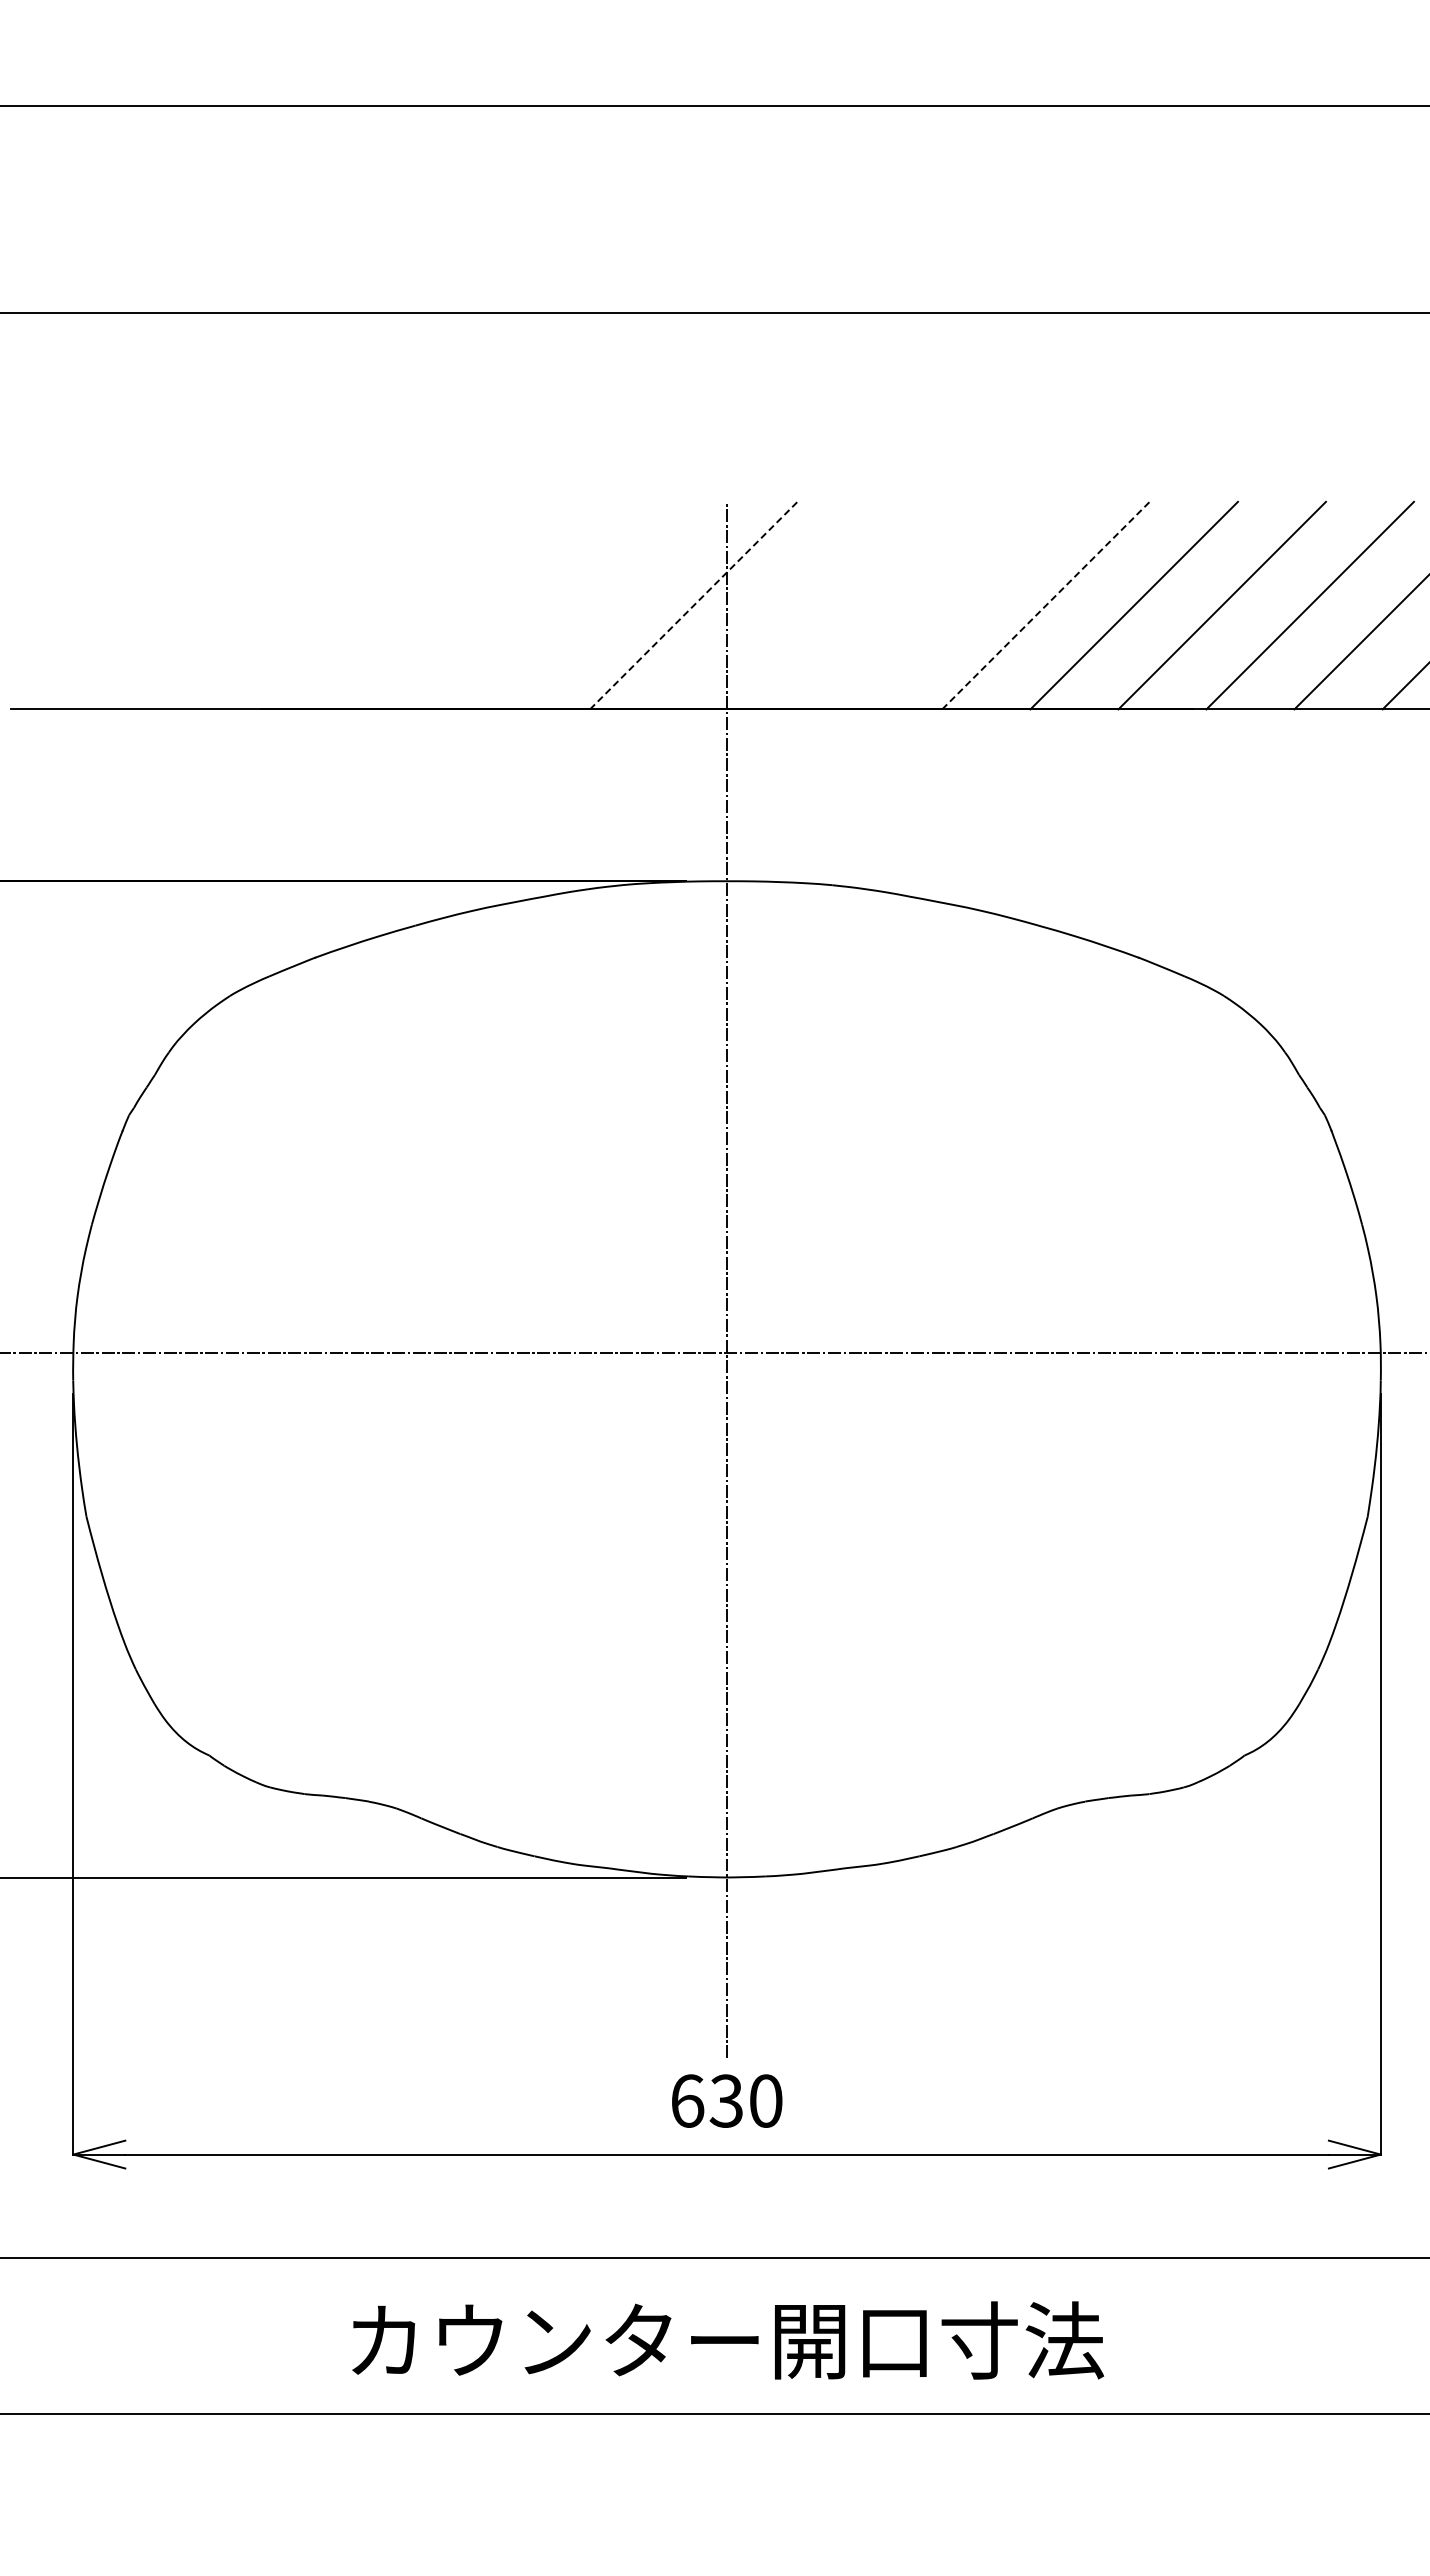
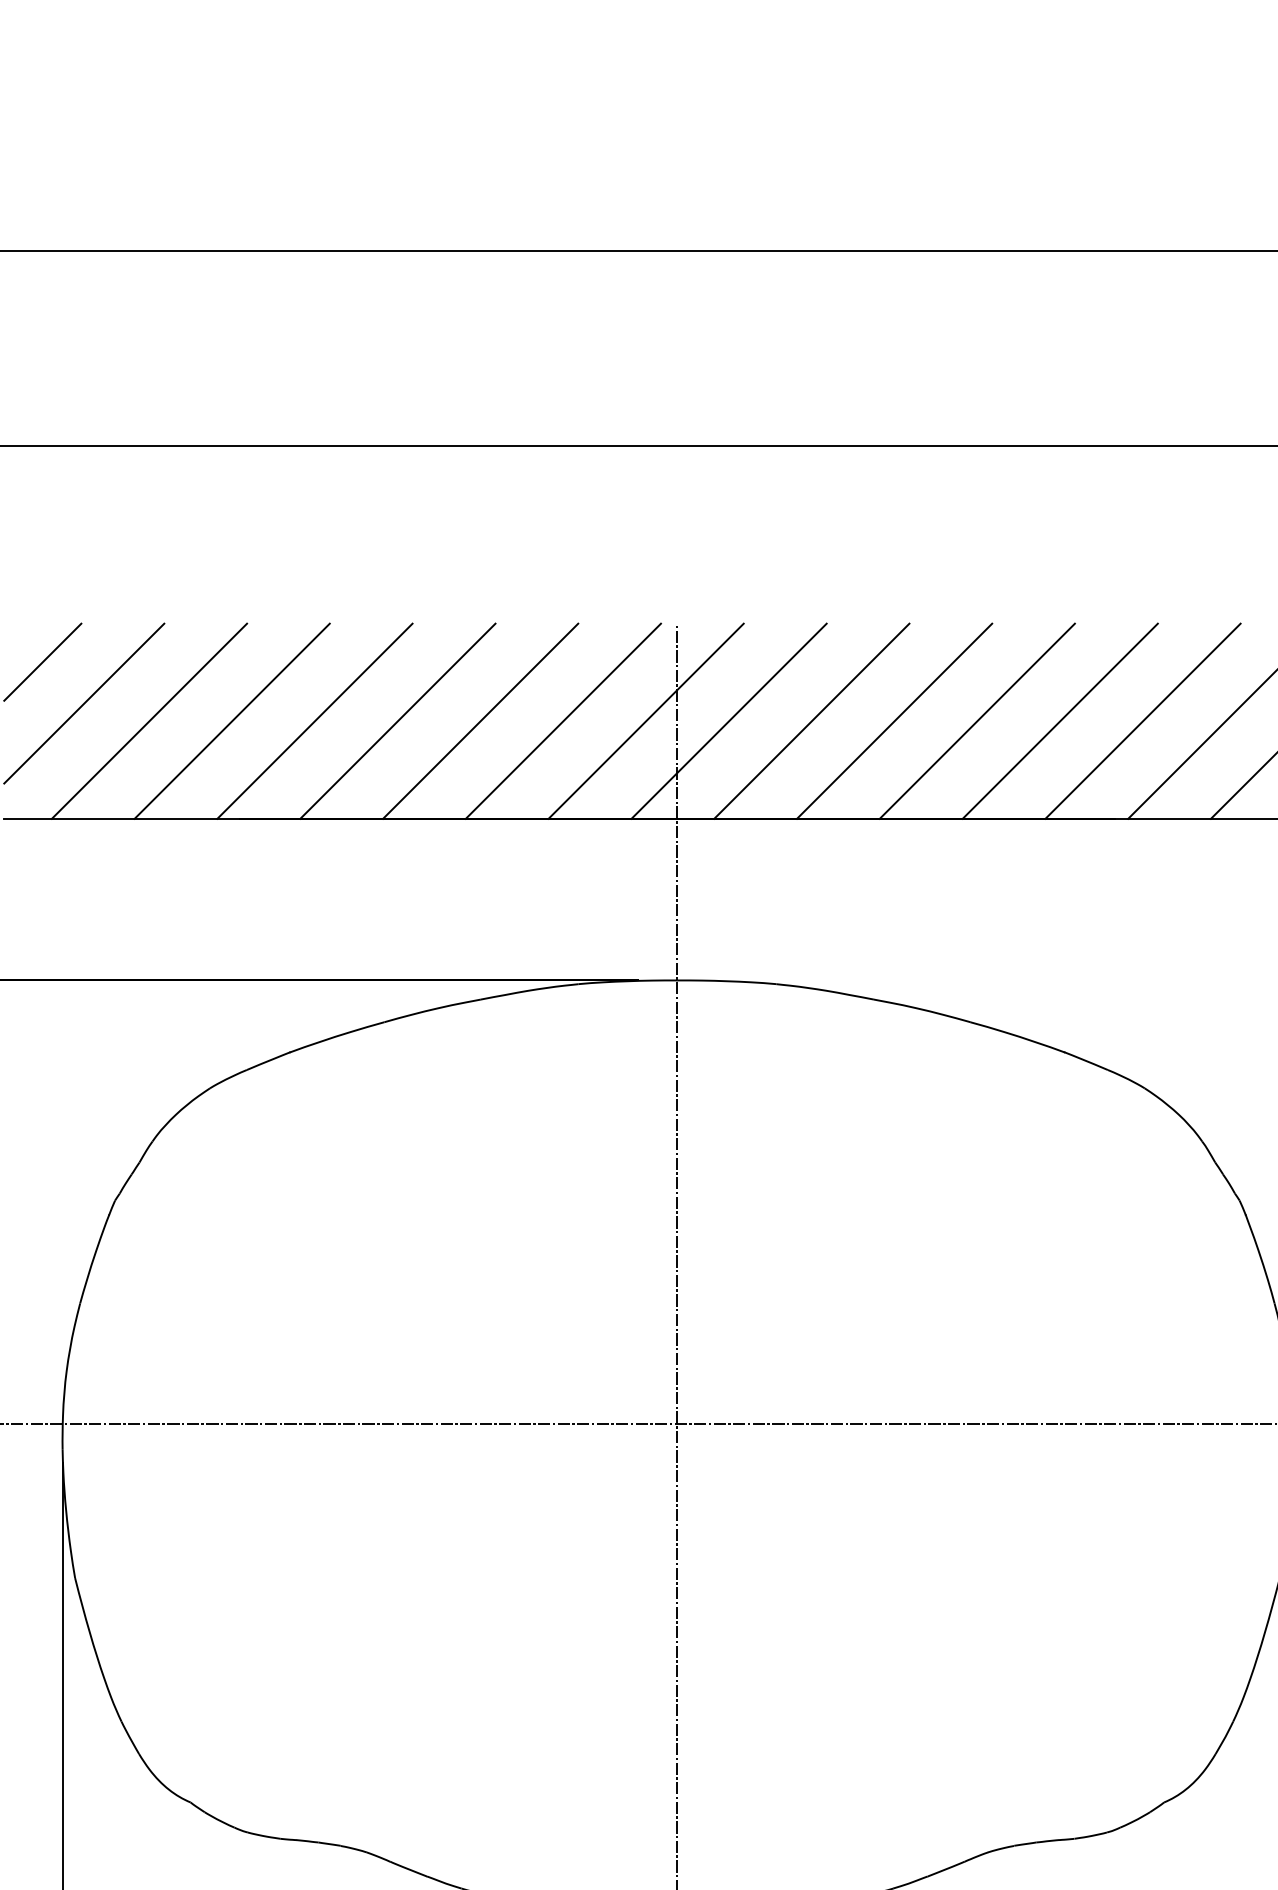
line: (52, 542) -> (43, 661), added
line: (96, 586) -> (84, 703), added
line: (165, 605) -> (149, 721), added
line: (253, 605) -> (232, 721), added
line: (341, 605) -> (314, 721), added
line: (429, 605) -> (397, 721), added
line: (517, 605) -> (480, 721), added
line: (605, 605) -> (563, 721), added
line: (693, 605) -> (645, 721), dashed -> solid
line: (781, 605) -> (728, 721), added
line: (869, 605) -> (811, 721), added
line: (957, 605) -> (894, 721), added
line: (1046, 605) -> (977, 721), dashed -> solid

